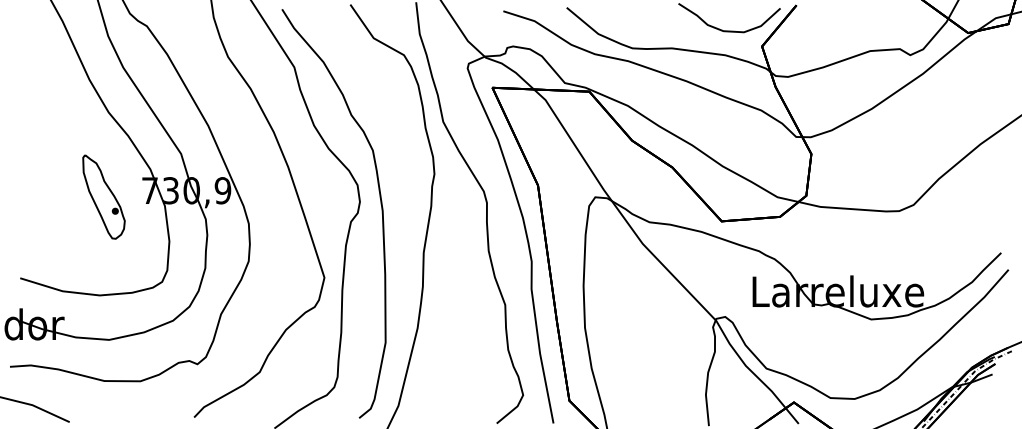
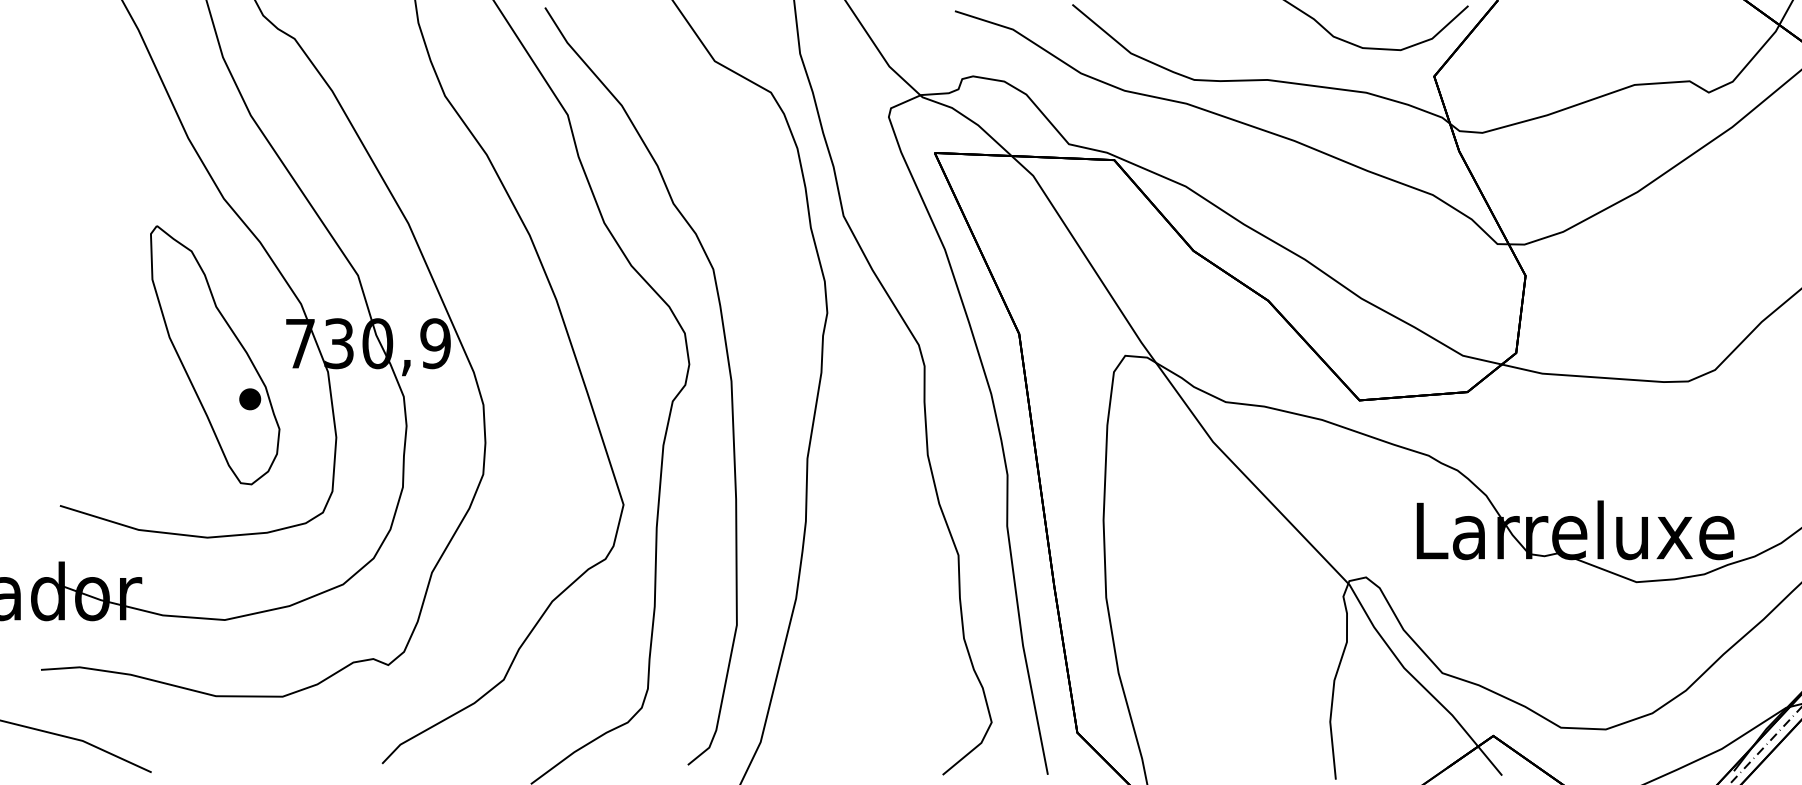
part: (103, 196) -> (214, 354), size x1.67

